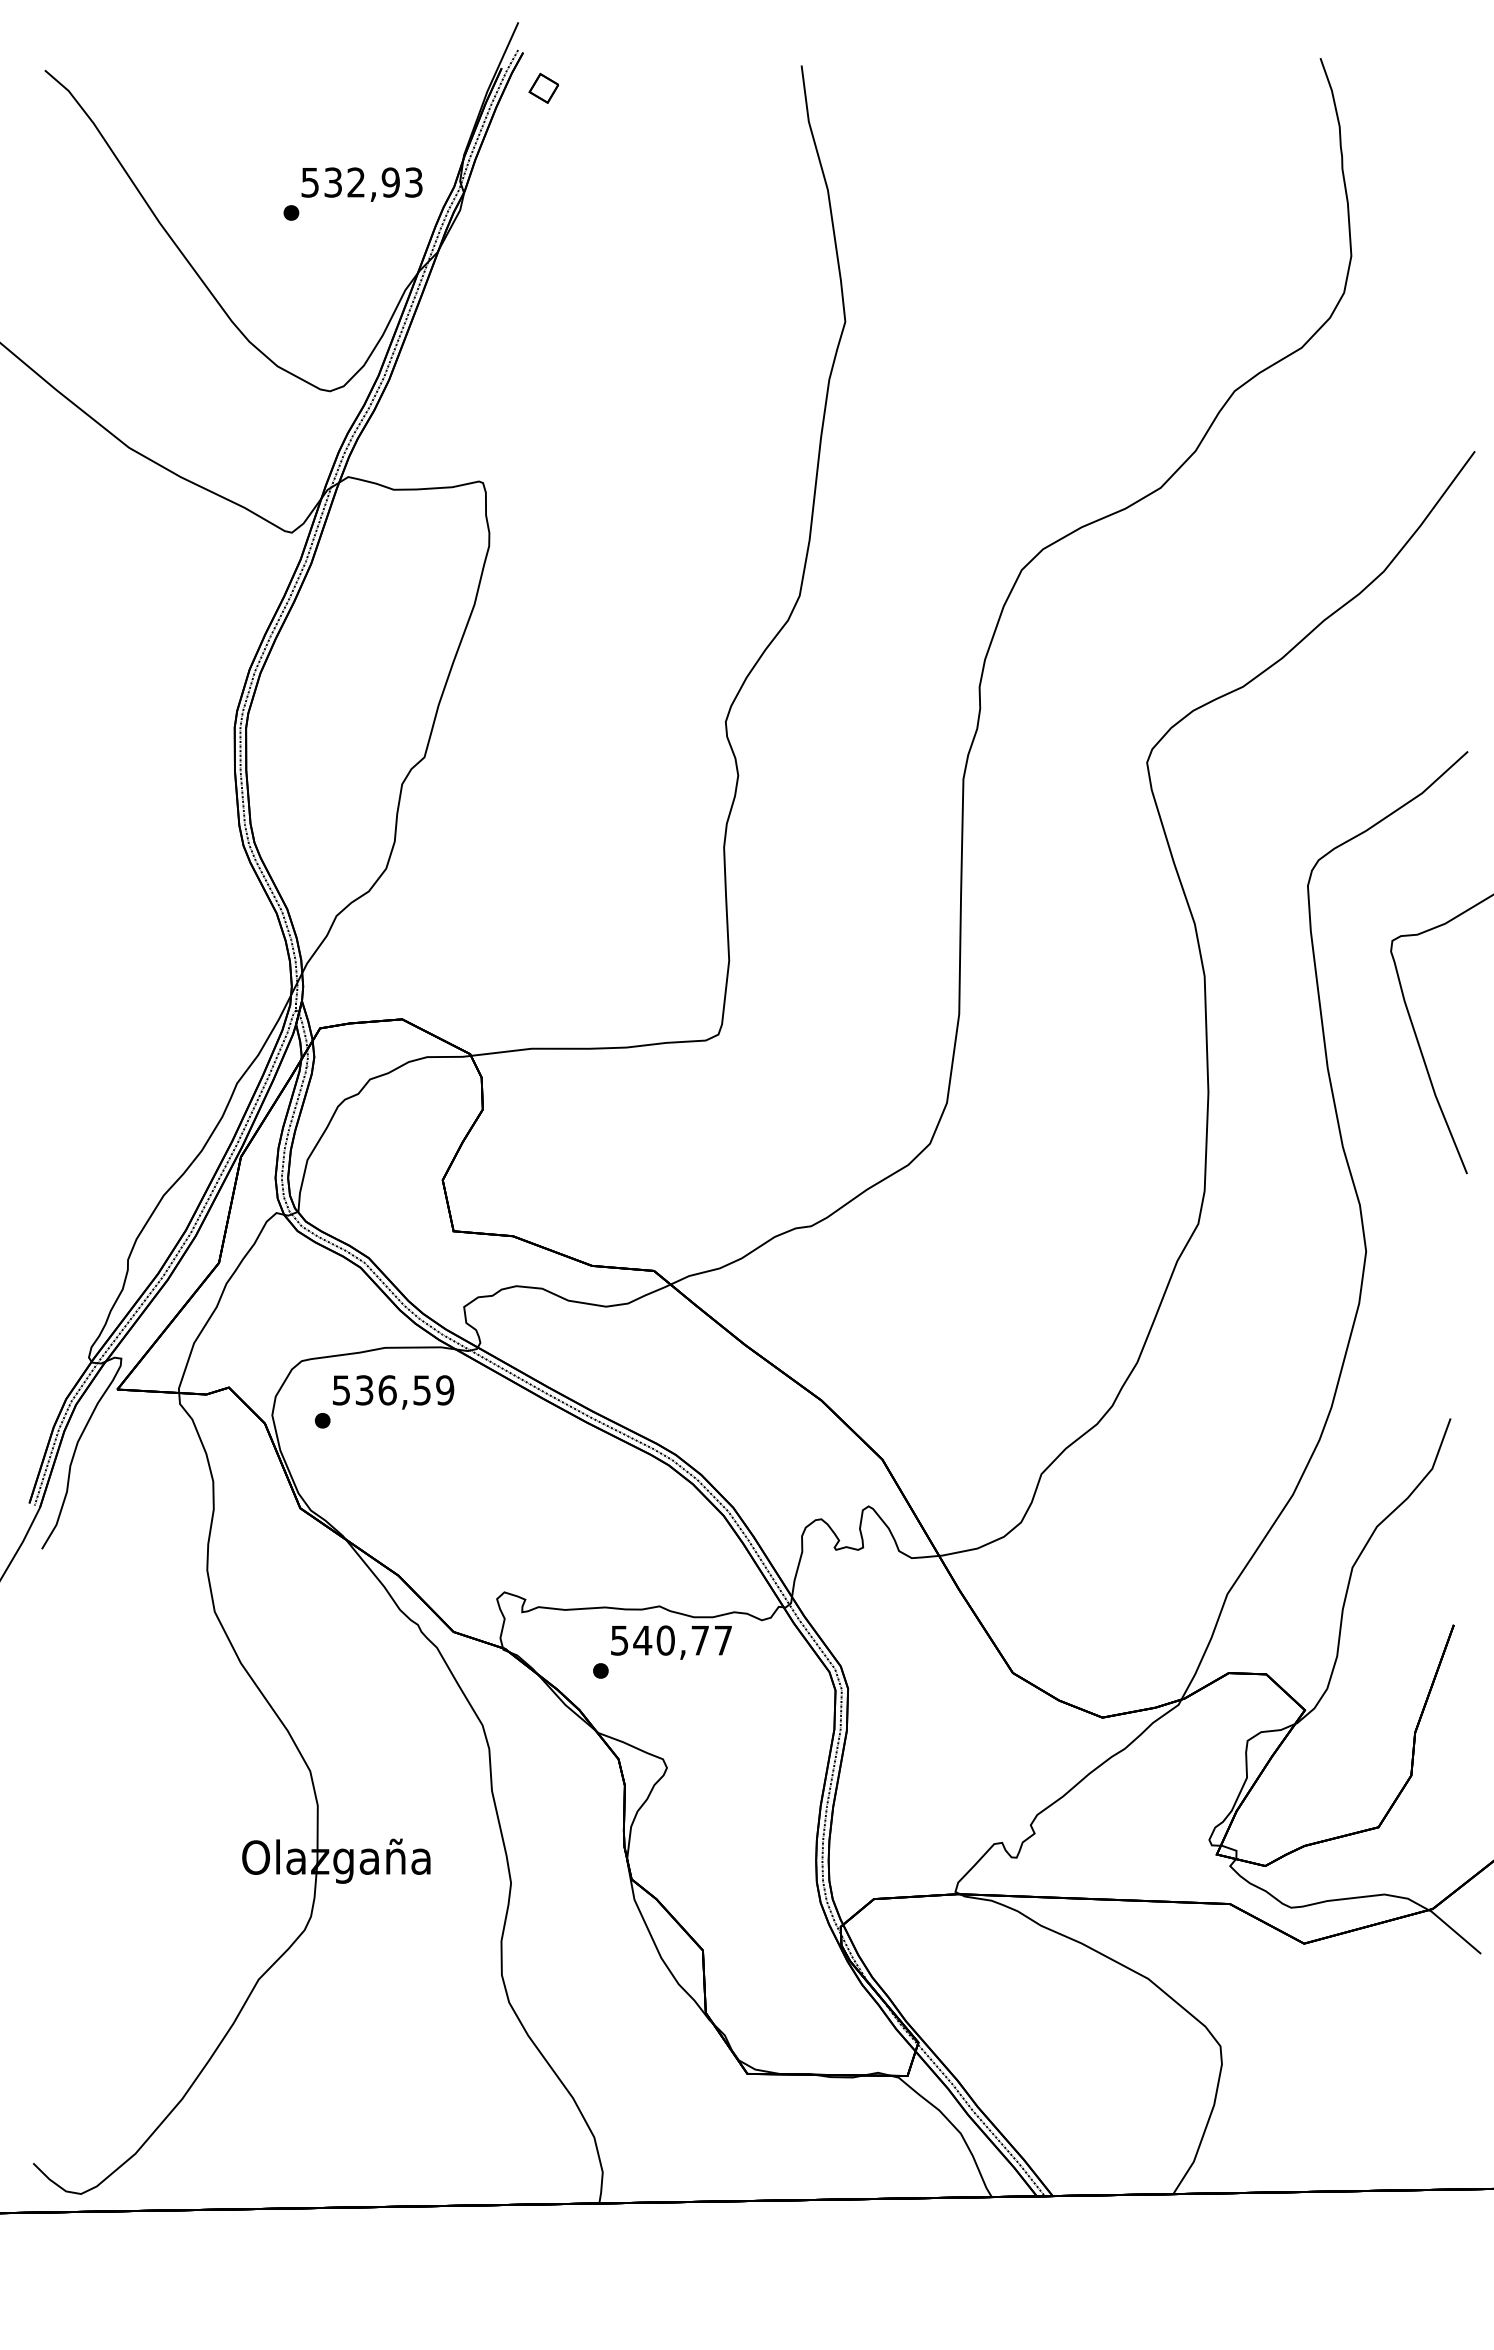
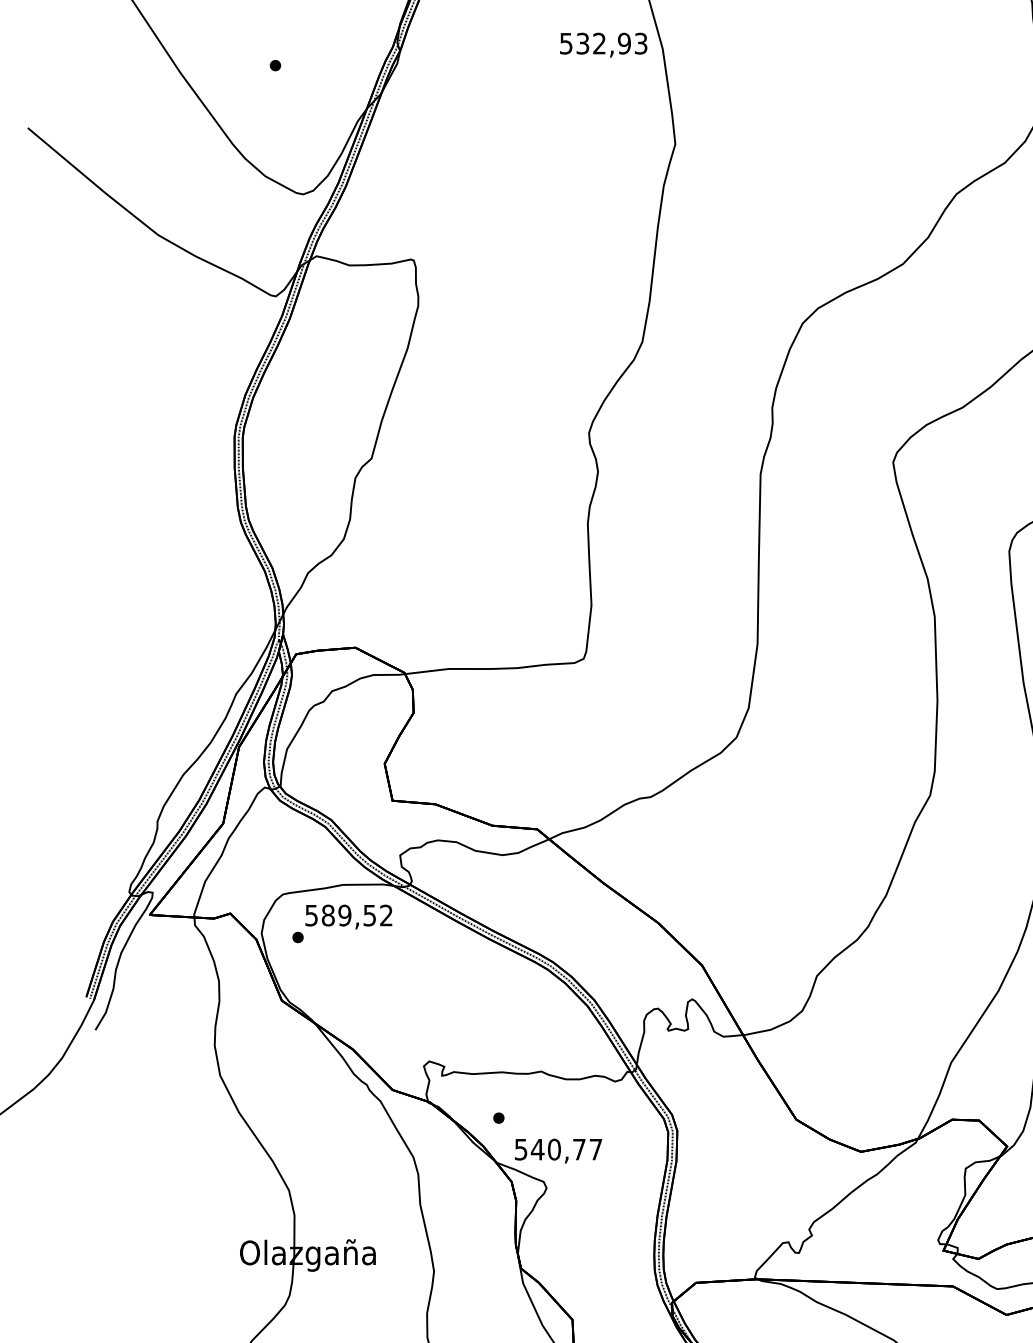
text: (361, 184) -> (603, 45), moved
text: (404, 1390) -> (357, 915), 536,59 -> 589,52
text: (671, 1642) -> (558, 1151), moved

